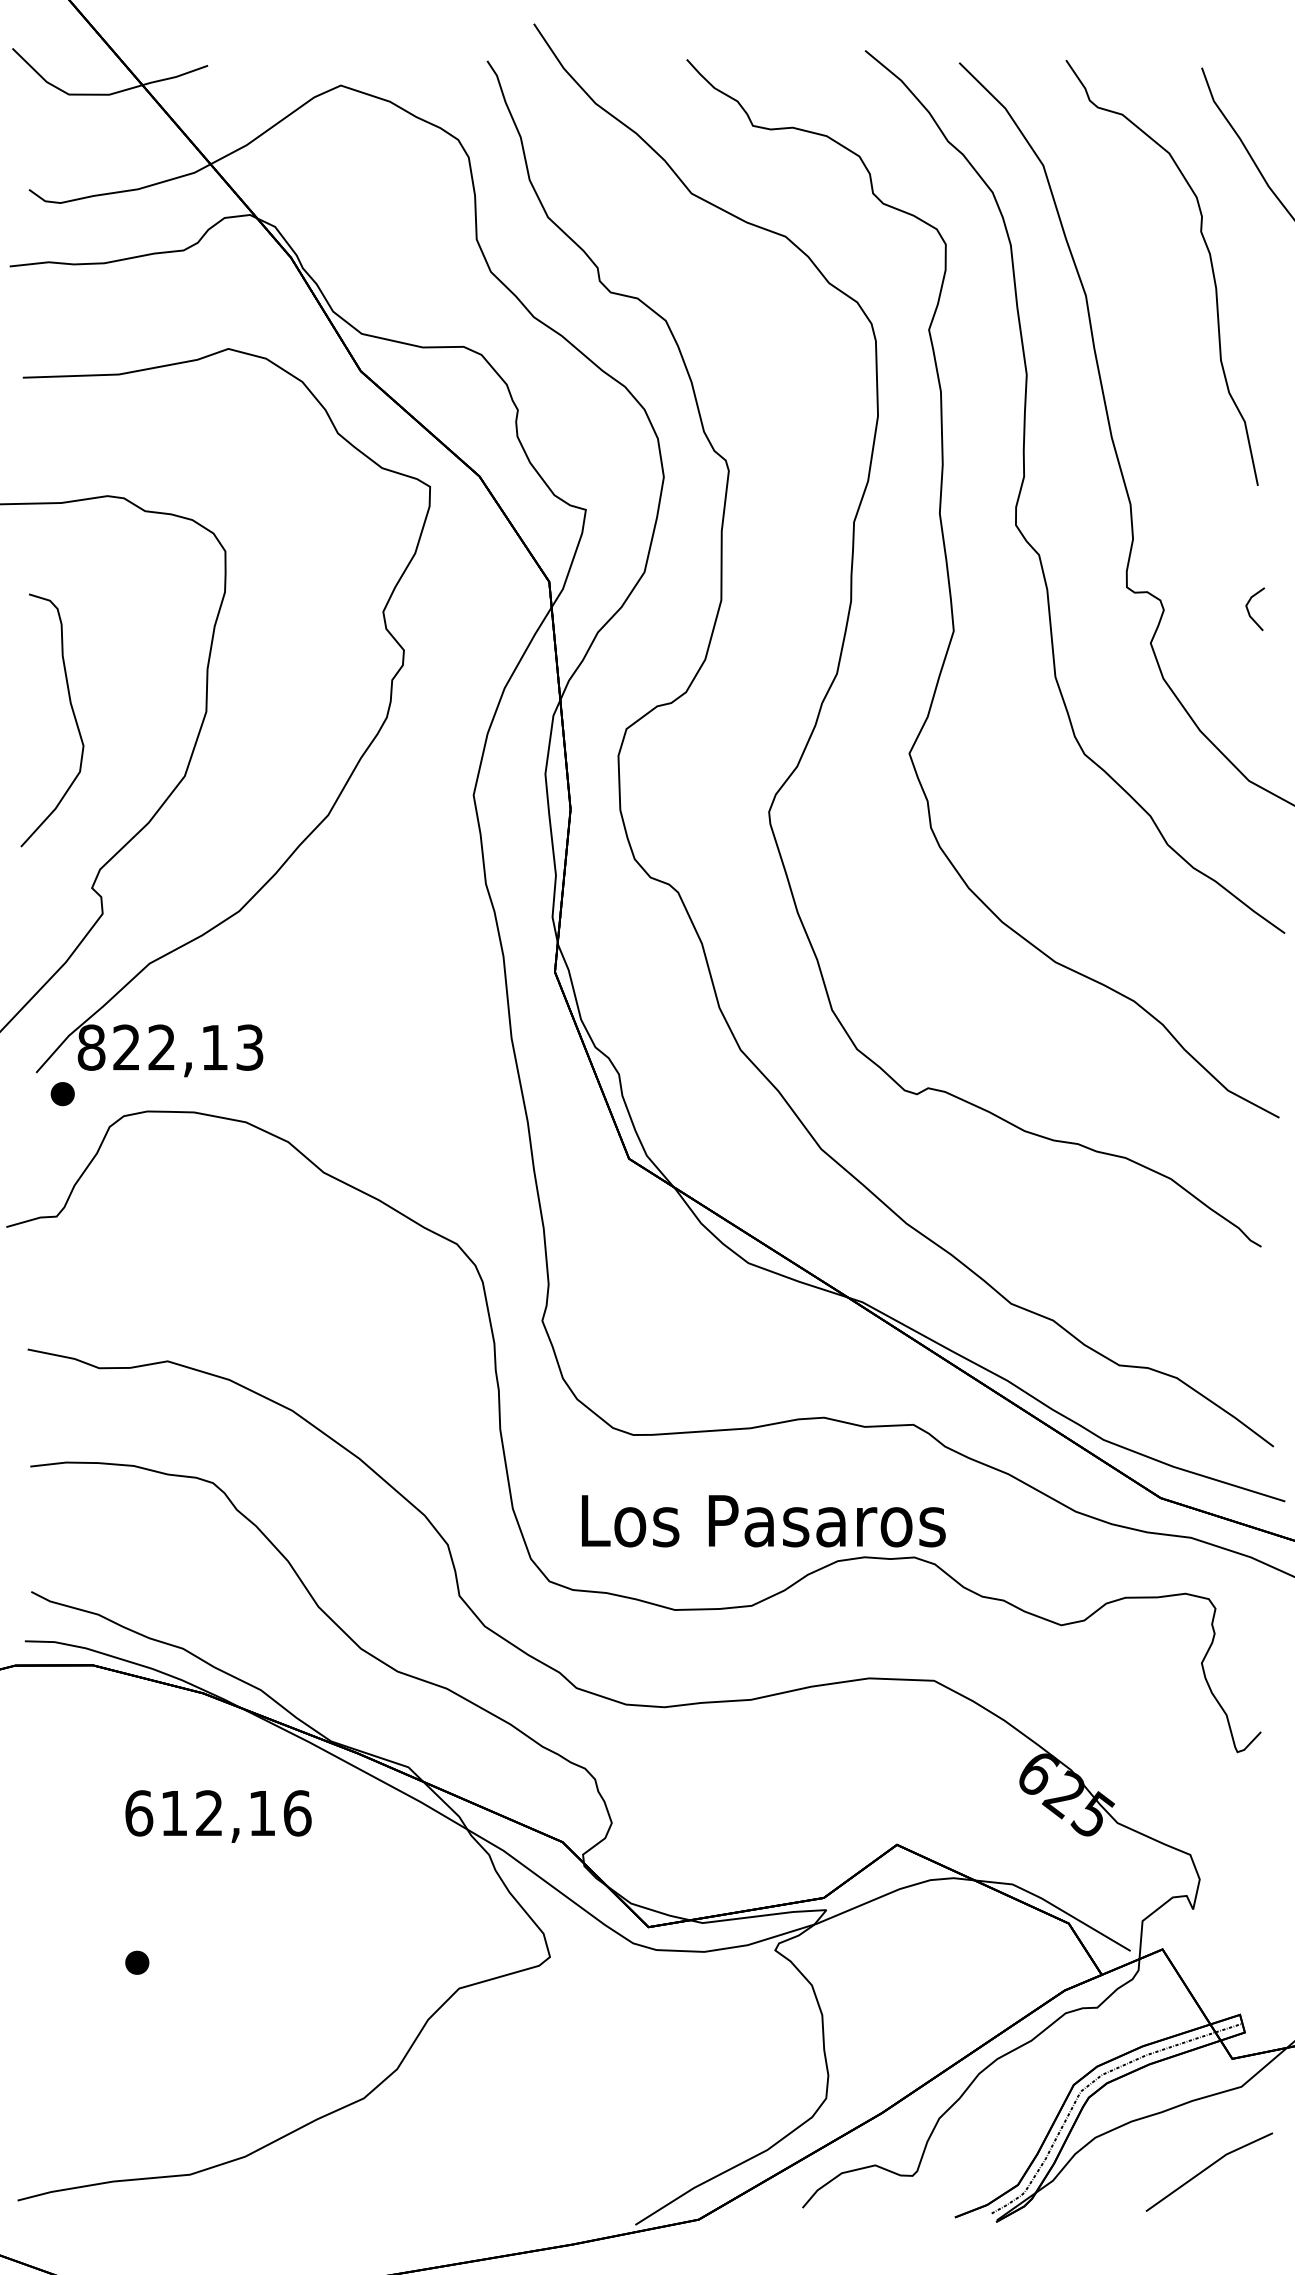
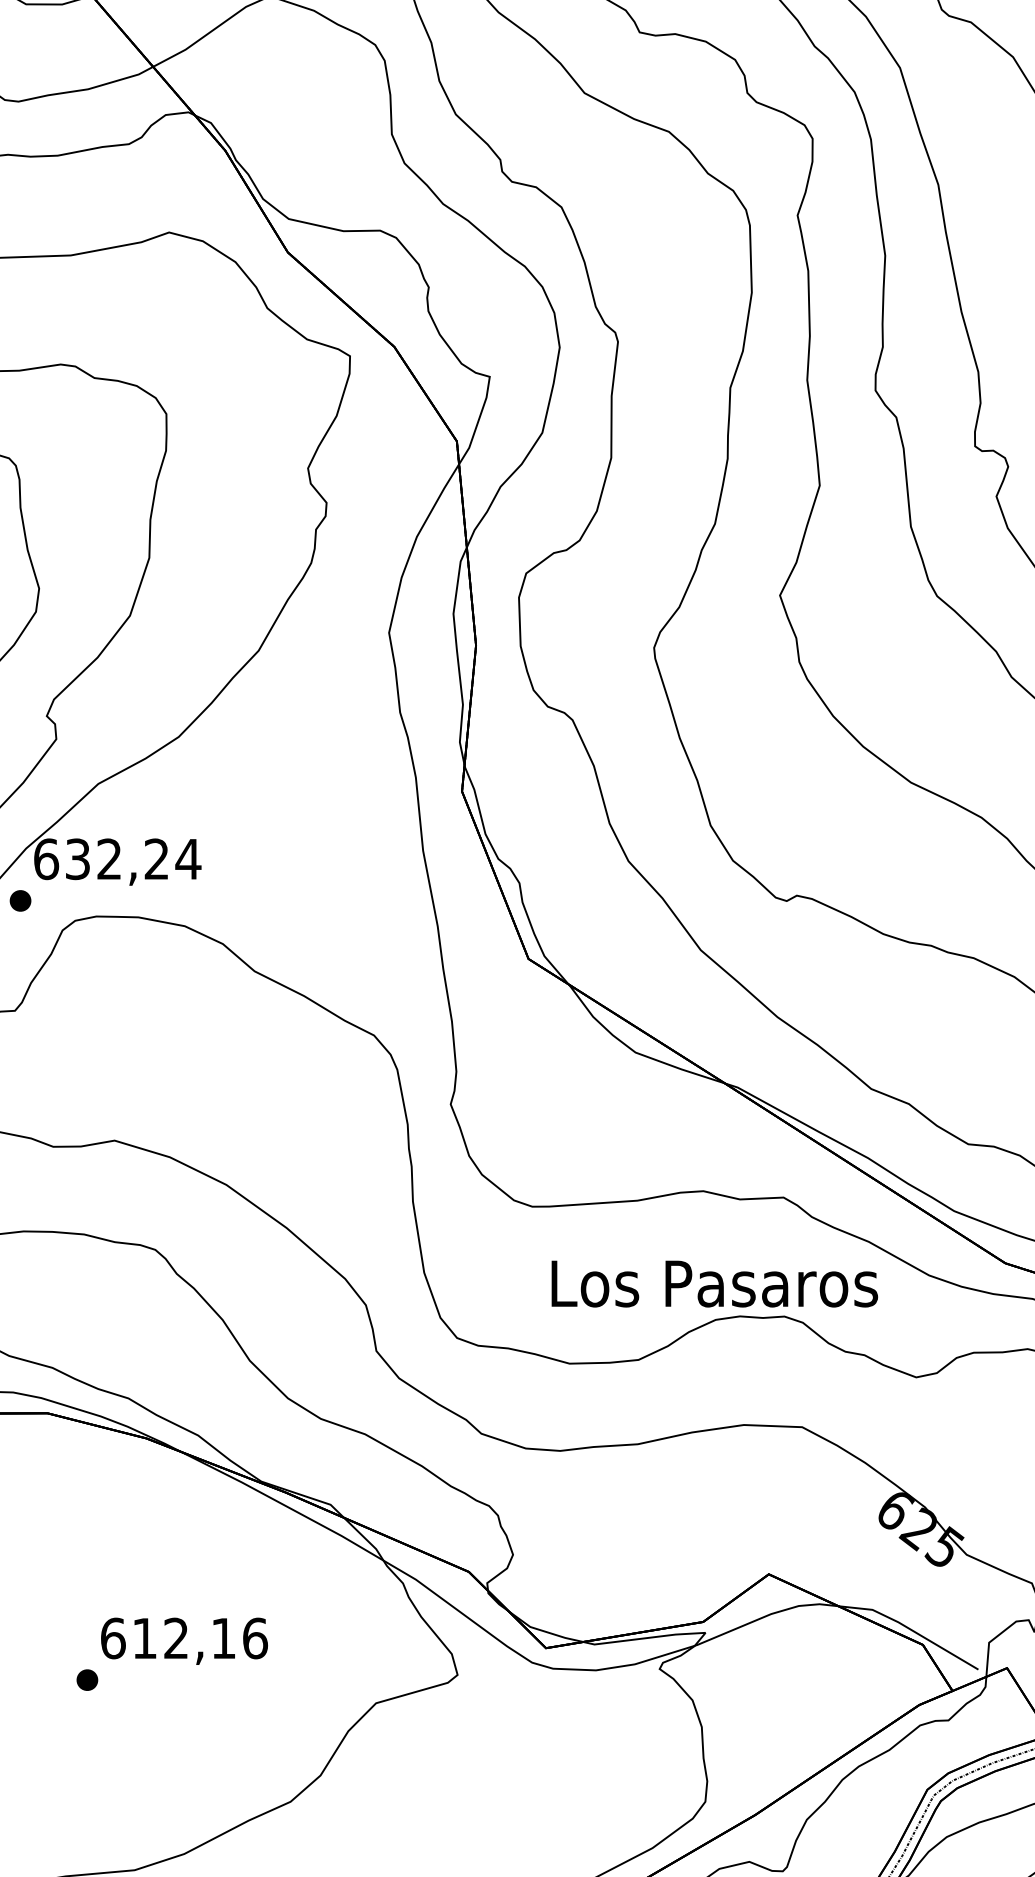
text: (170, 1047) -> (117, 859), 822,13 -> 632,24
text: (763, 1521) -> (714, 1284), moved
text: (218, 1816) -> (184, 1641), moved

